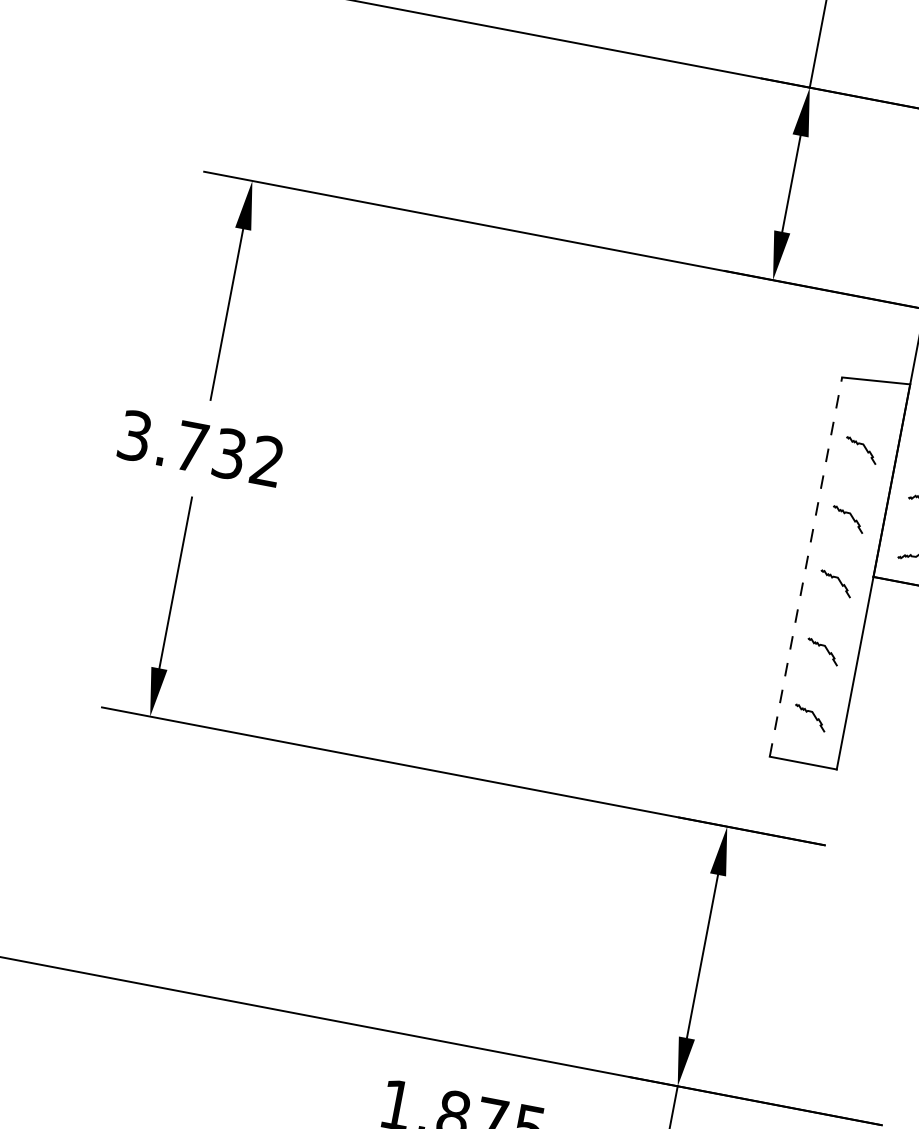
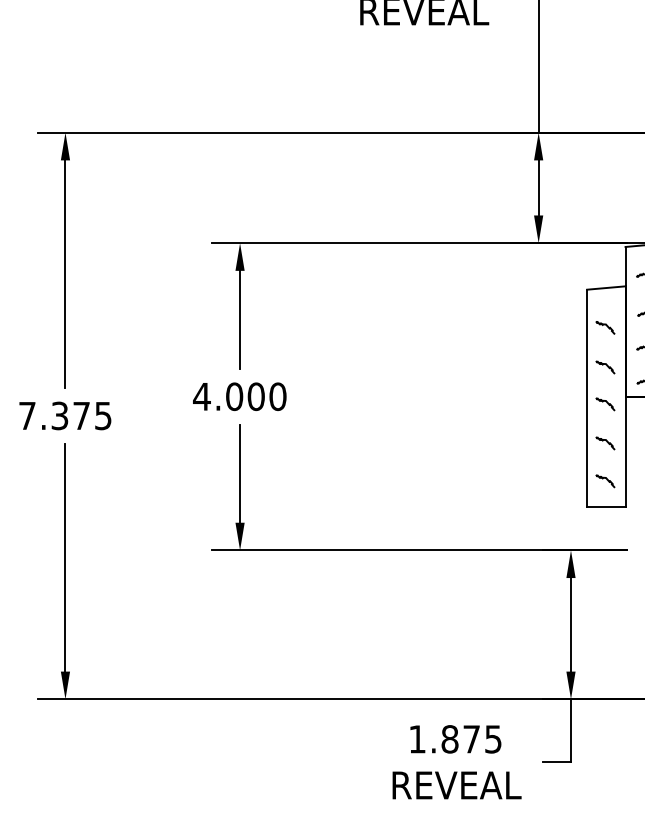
text: (200, 448) -> (239, 396), 3.732 -> 4.000
line: (806, 567) -> (587, 398), dashed -> solid

